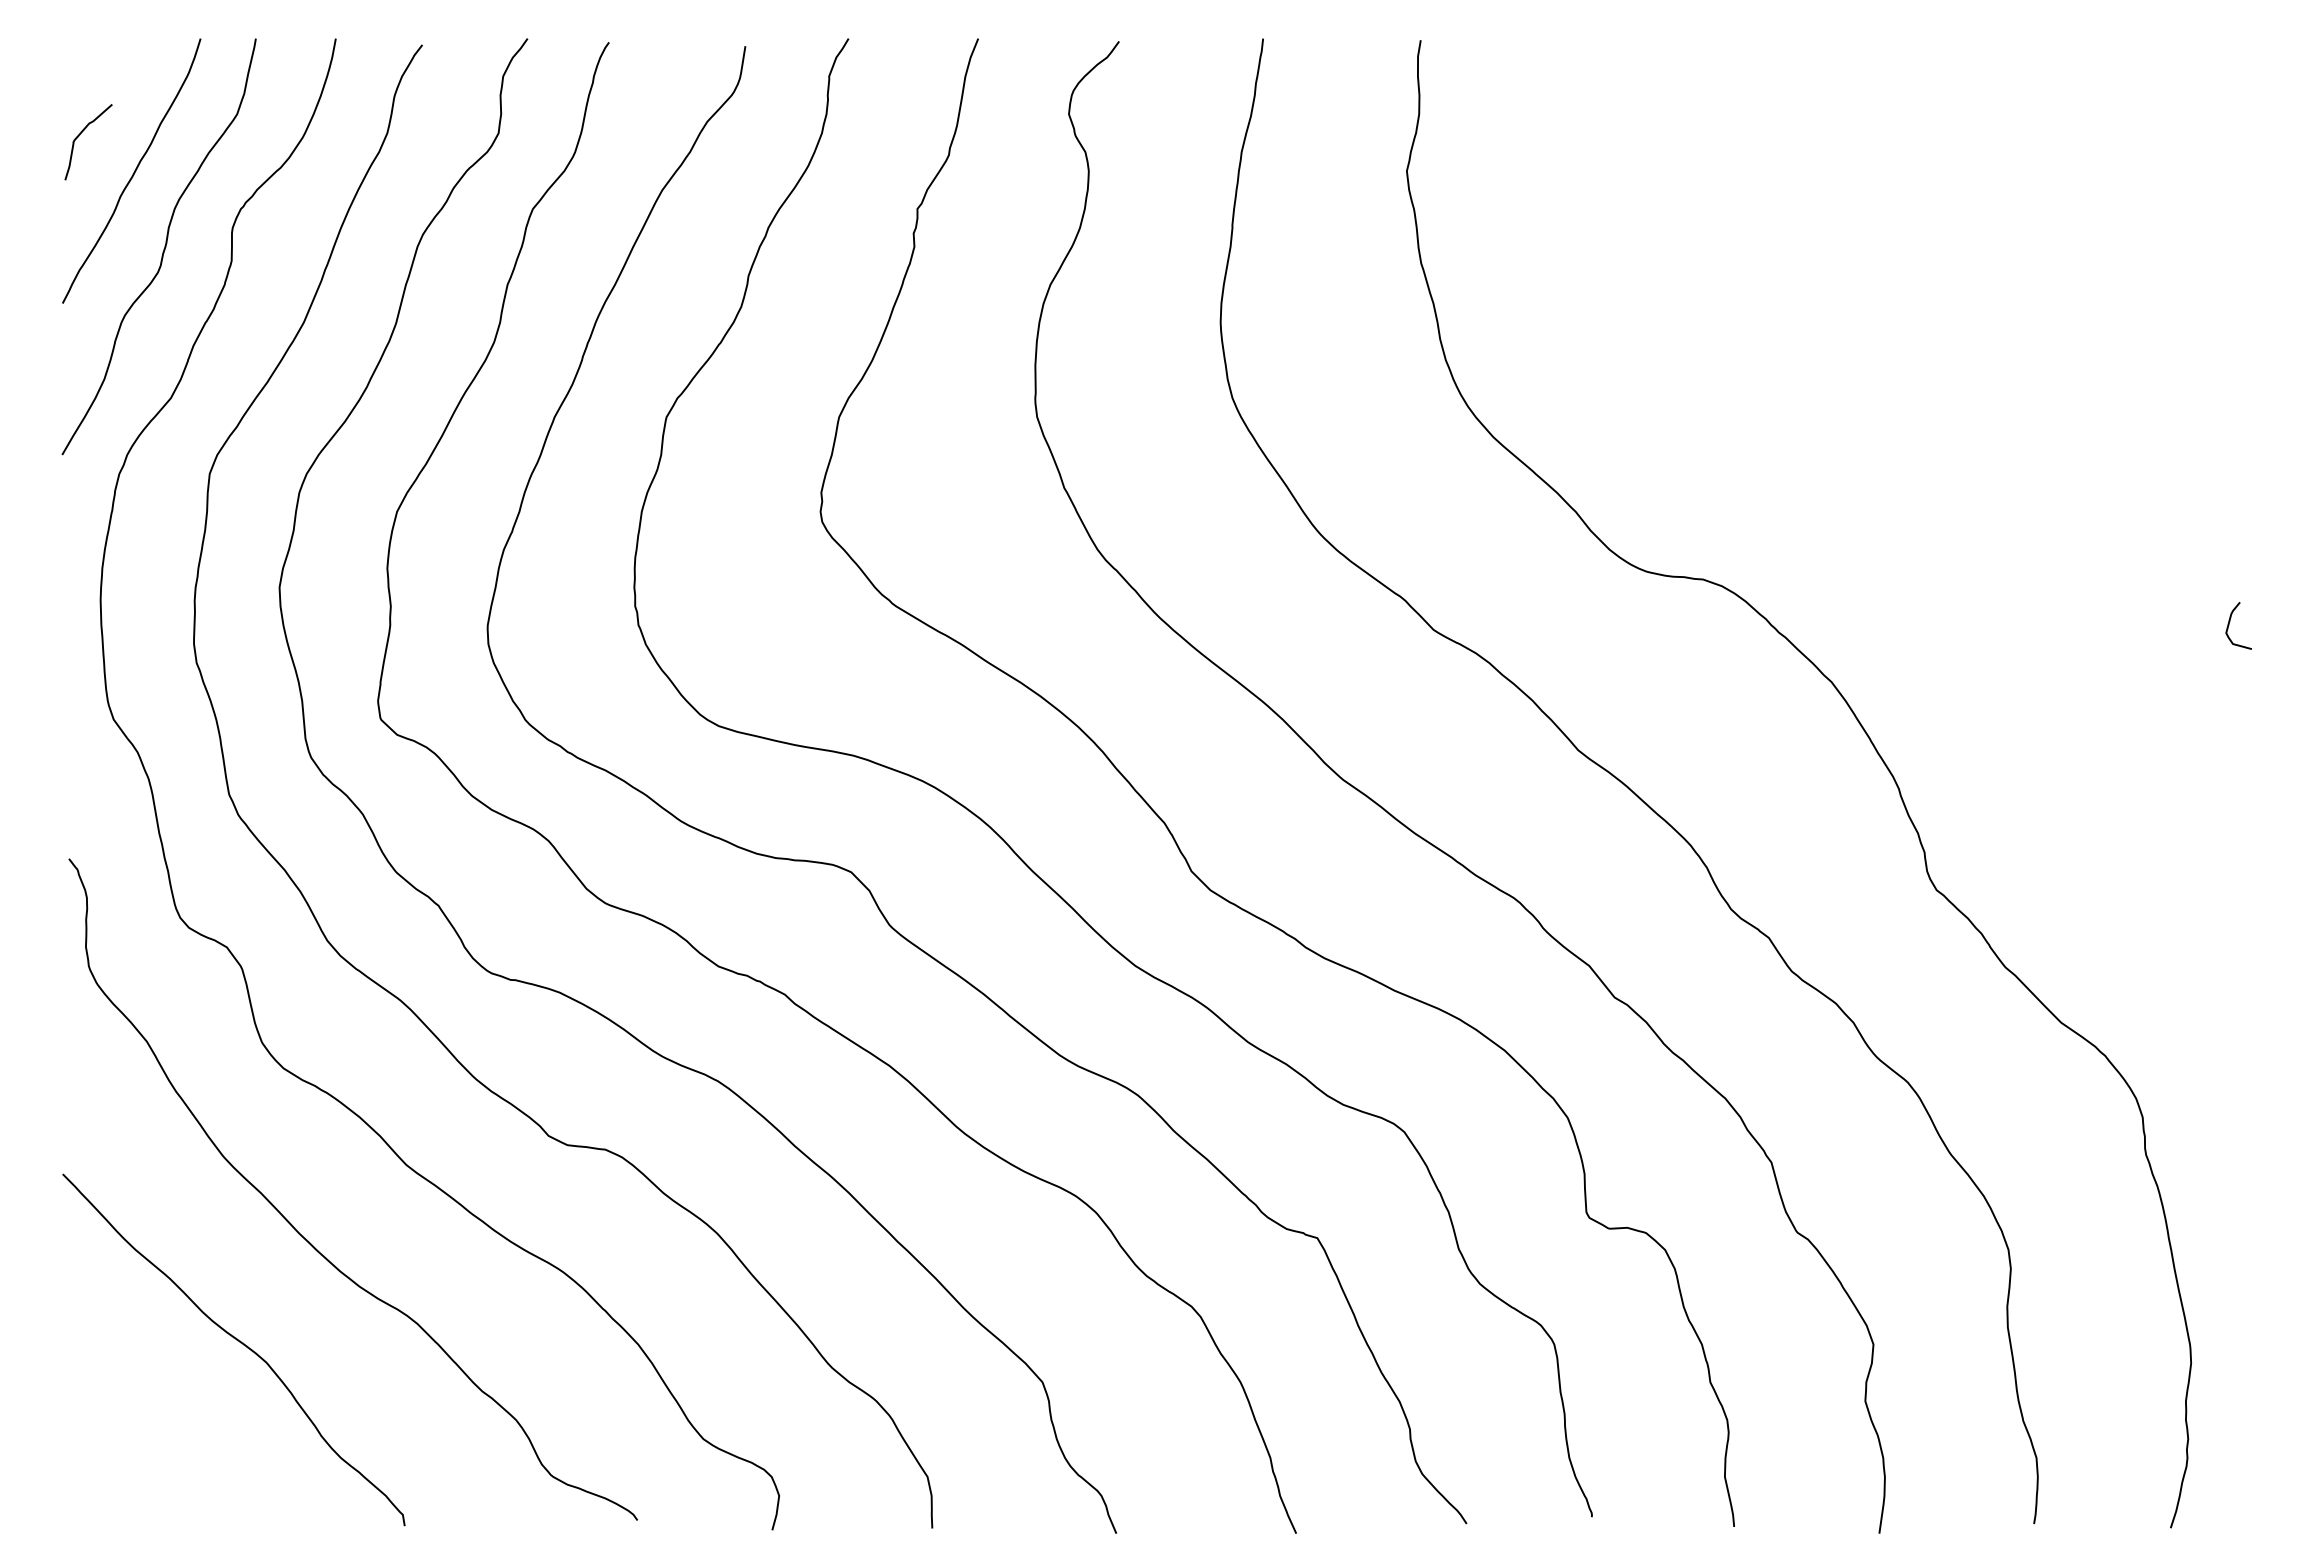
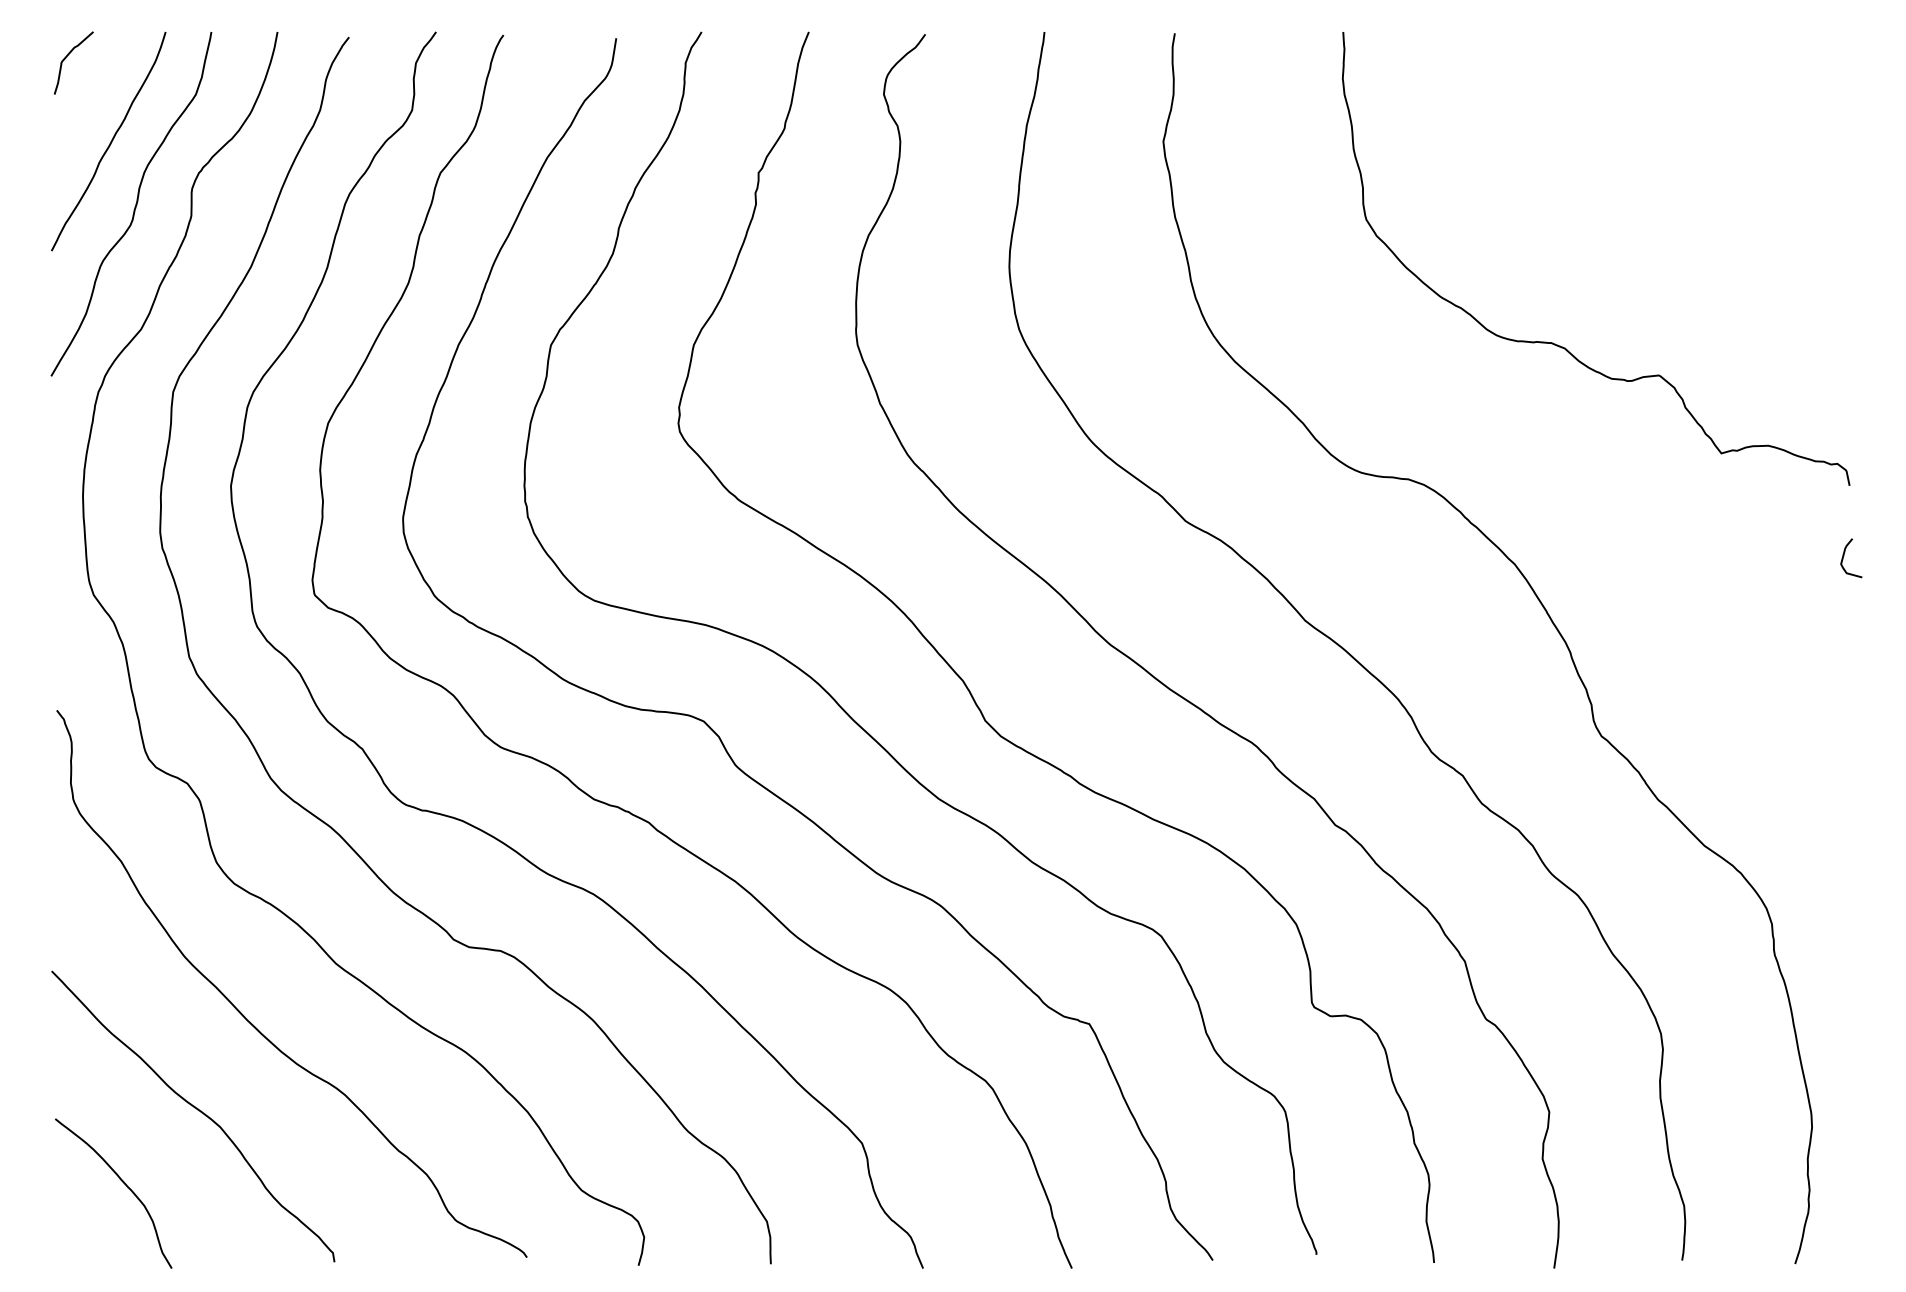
curve: (79, 136) -> (66, 58), moved
curve: (1888, 418) -> (1561, 346), added
curve: (2230, 621) -> (1844, 554), moved
curve: (149, 1430) -> (123, 1183), added

